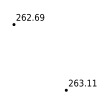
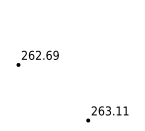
text: (28, 19) -> (37, 58), moved

